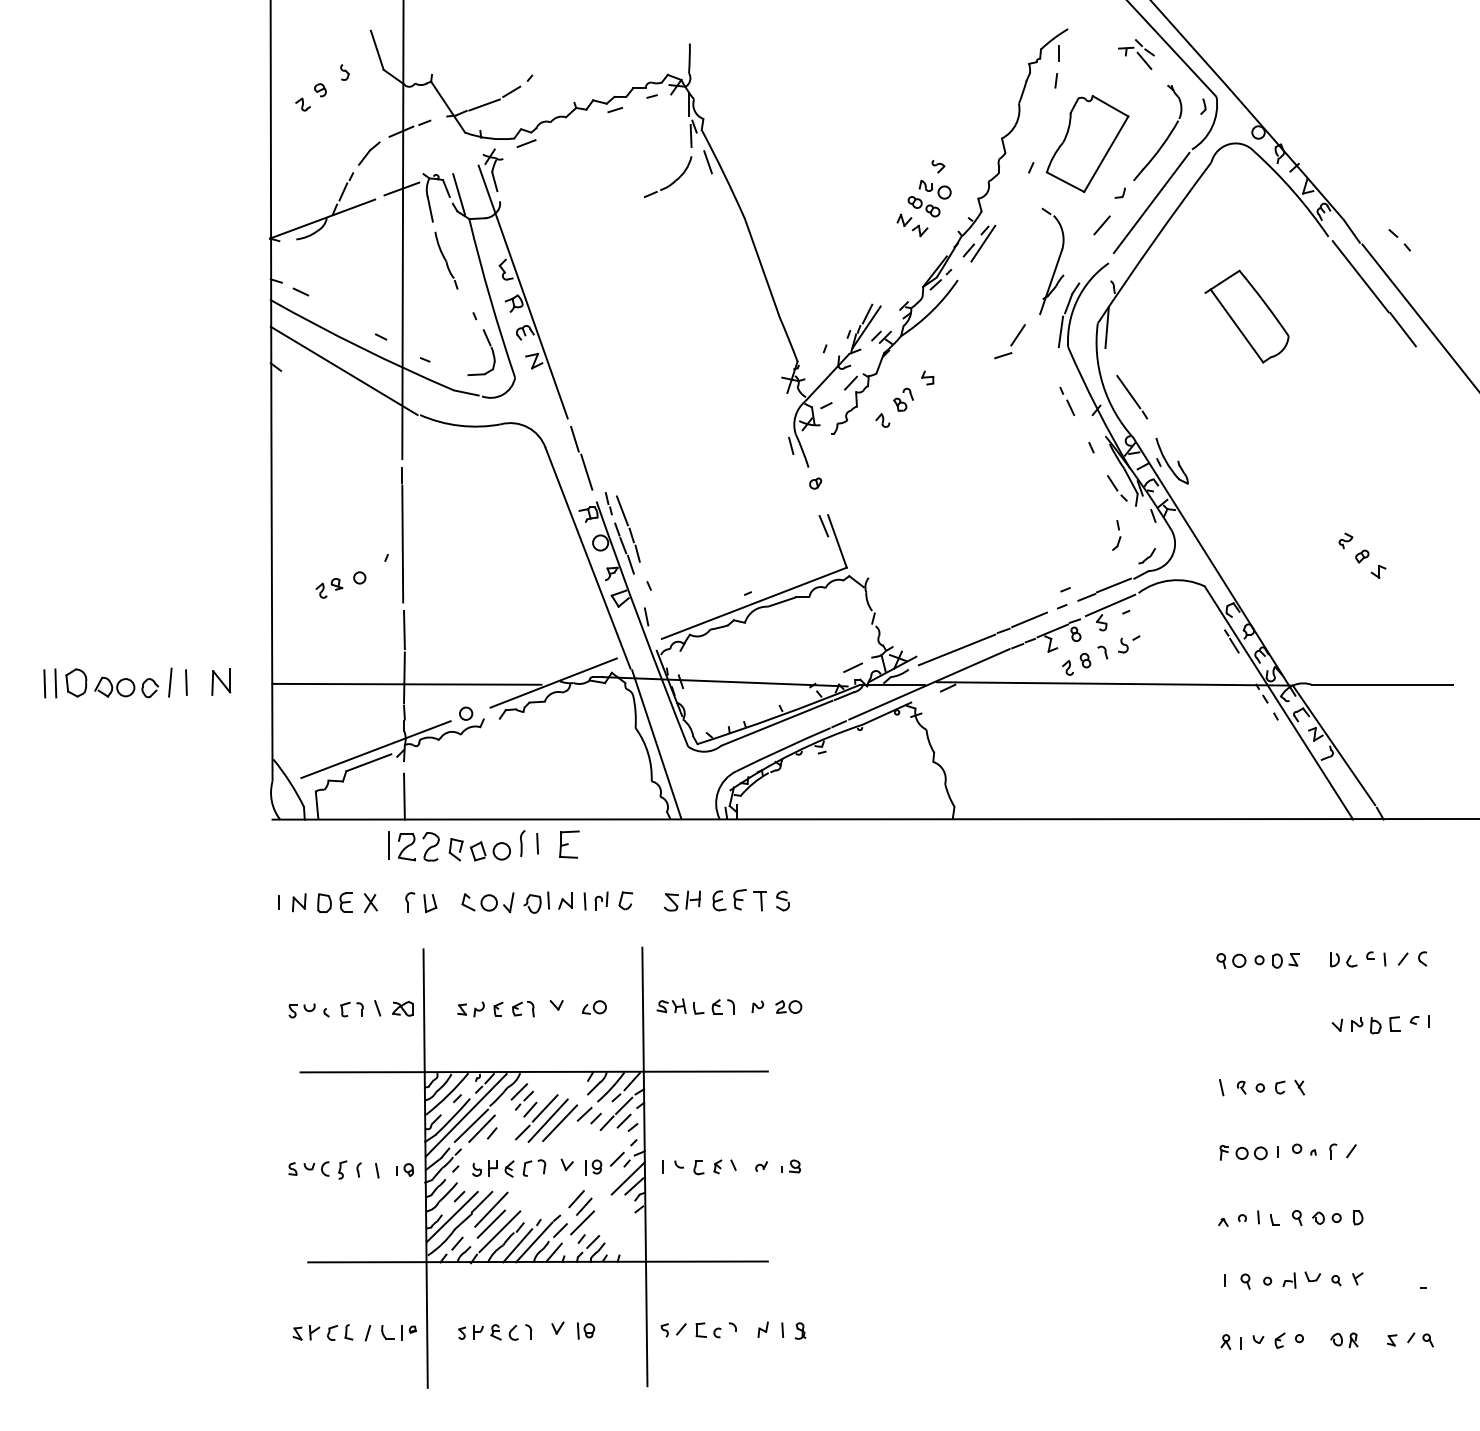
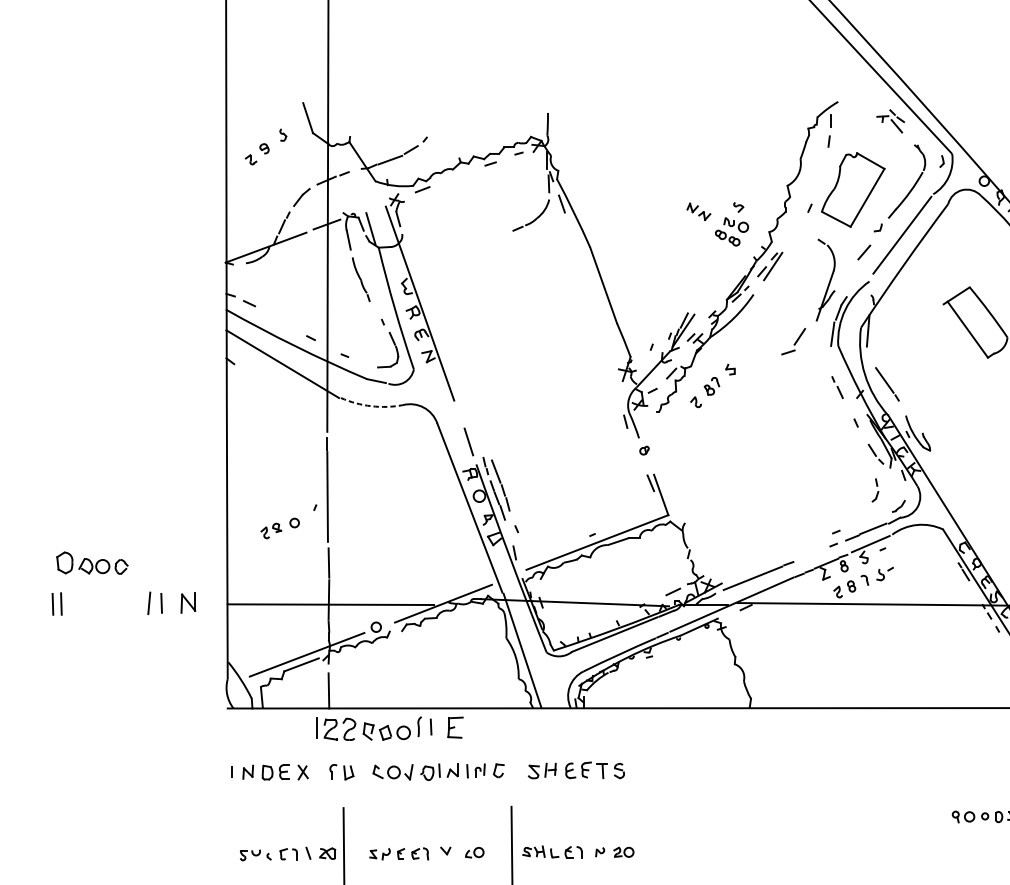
part: (912, 225) -> (698, 211), moved
arc: (459, 425) -> (371, 406), solid -> dashed
line: (574, 438) -> (459, 416), removed
line: (1029, 619) -> (808, 554), removed
part: (112, 683) -> (92, 563), moved

